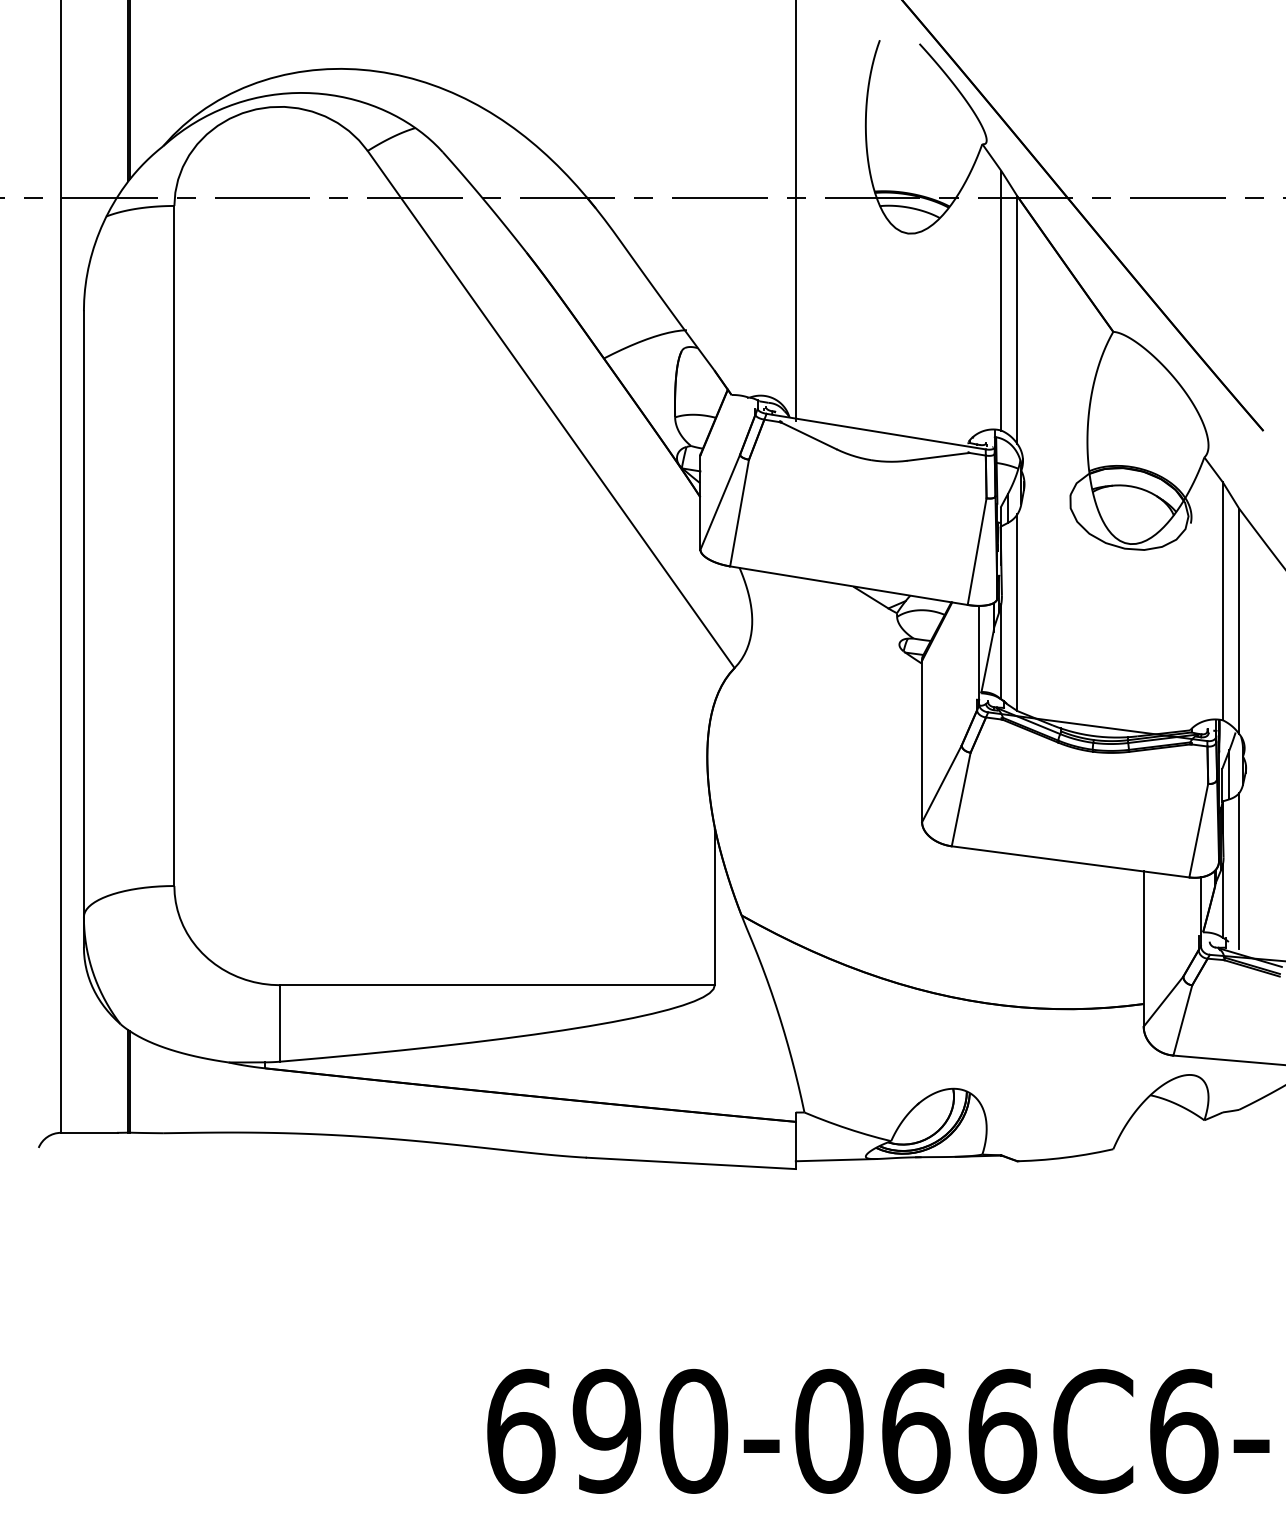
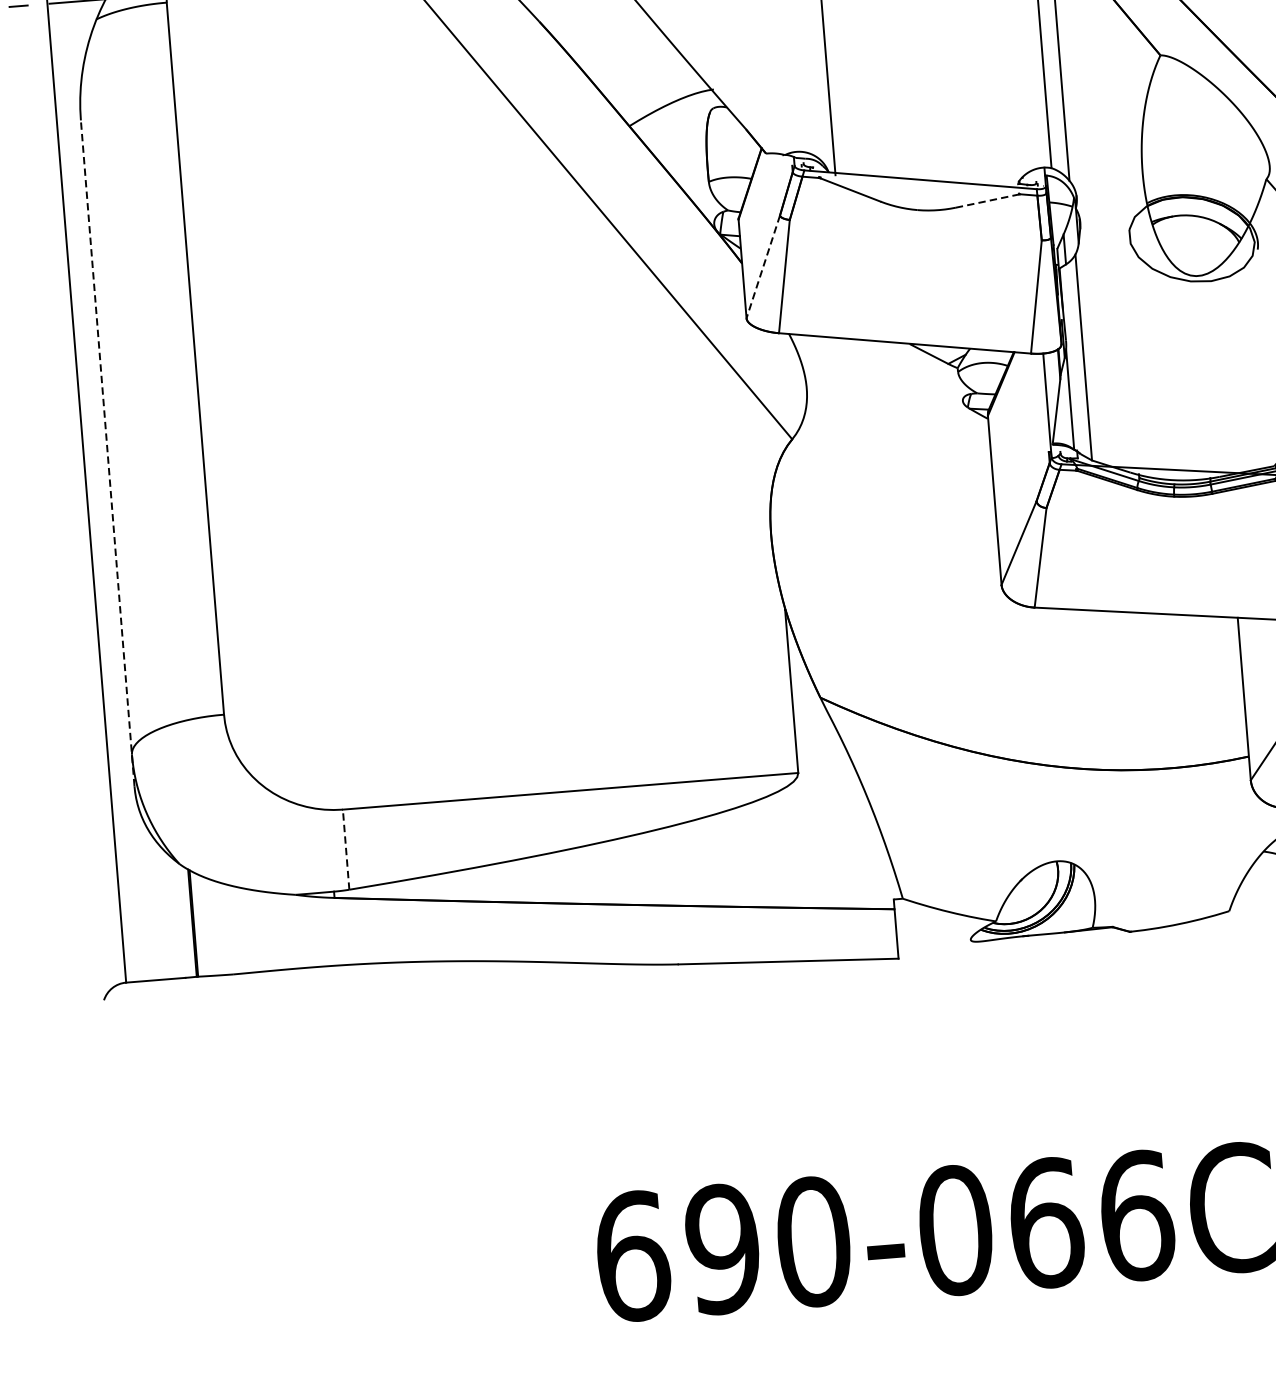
line: (938, 456) -> (987, 200), solid -> dashed
line: (720, 502) -> (763, 267), solid -> dashed
line: (83, 629) -> (107, 453), solid -> dashed
line: (279, 1022) -> (345, 848), solid -> dashed
line: (836, 1160) -> (940, 946), removed

